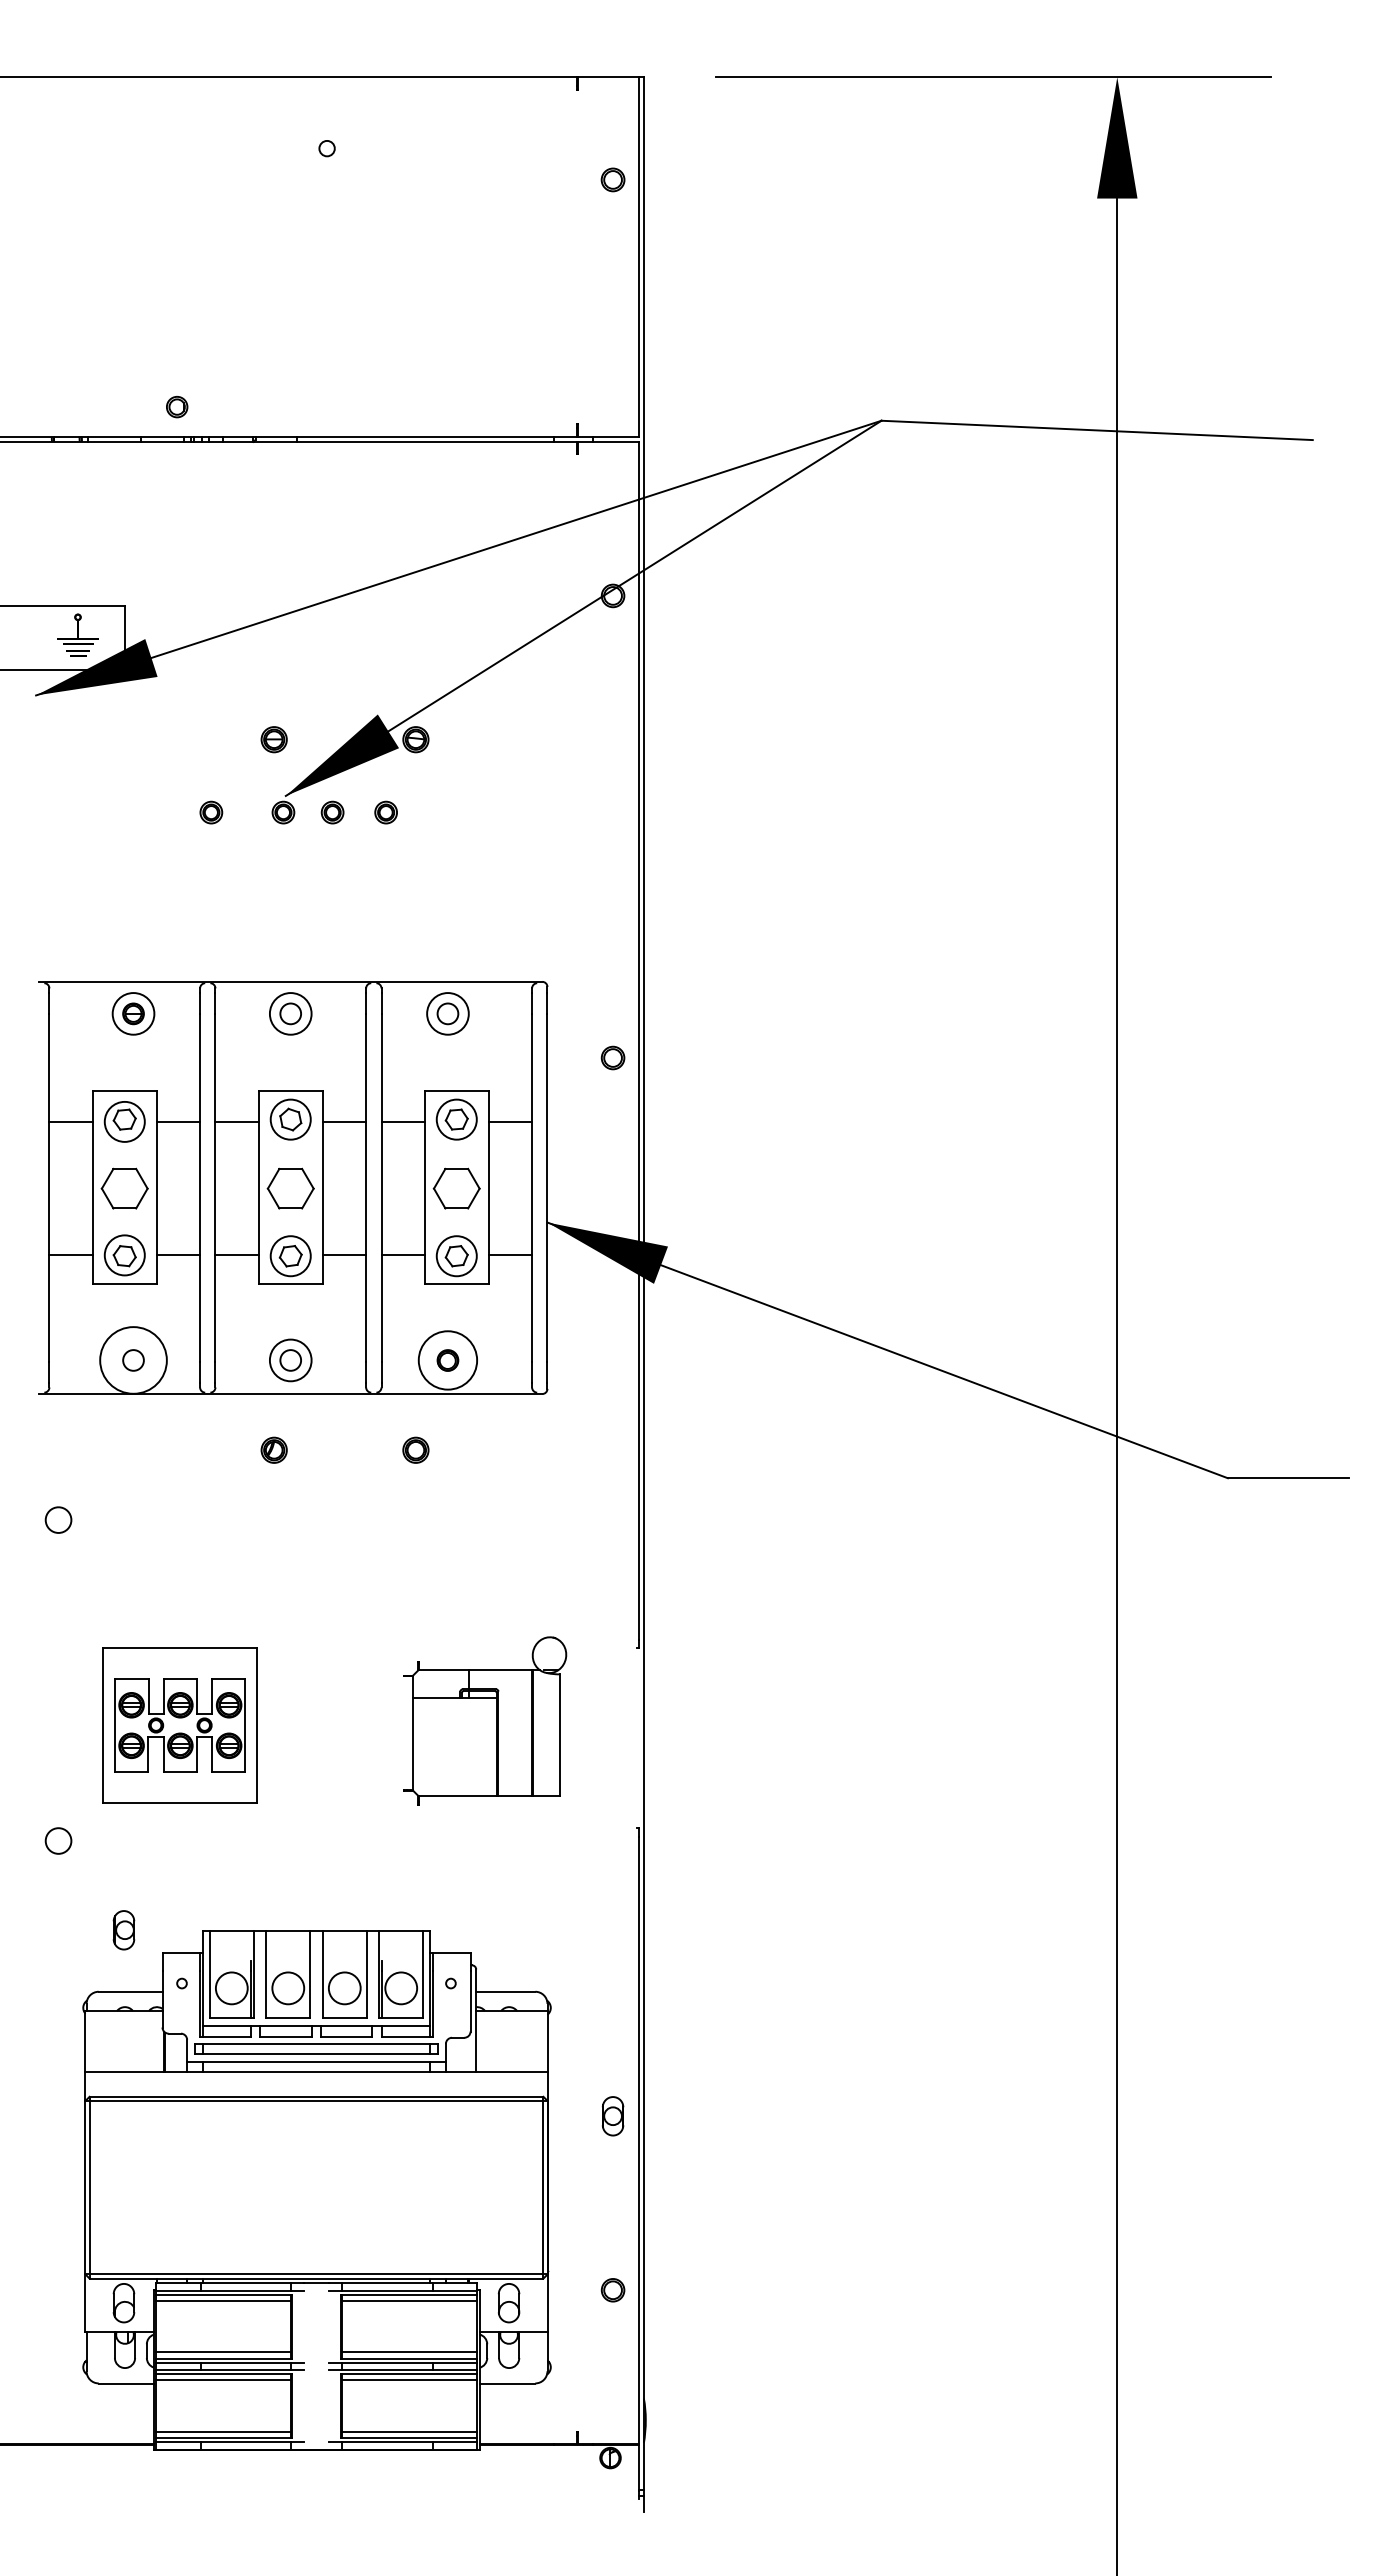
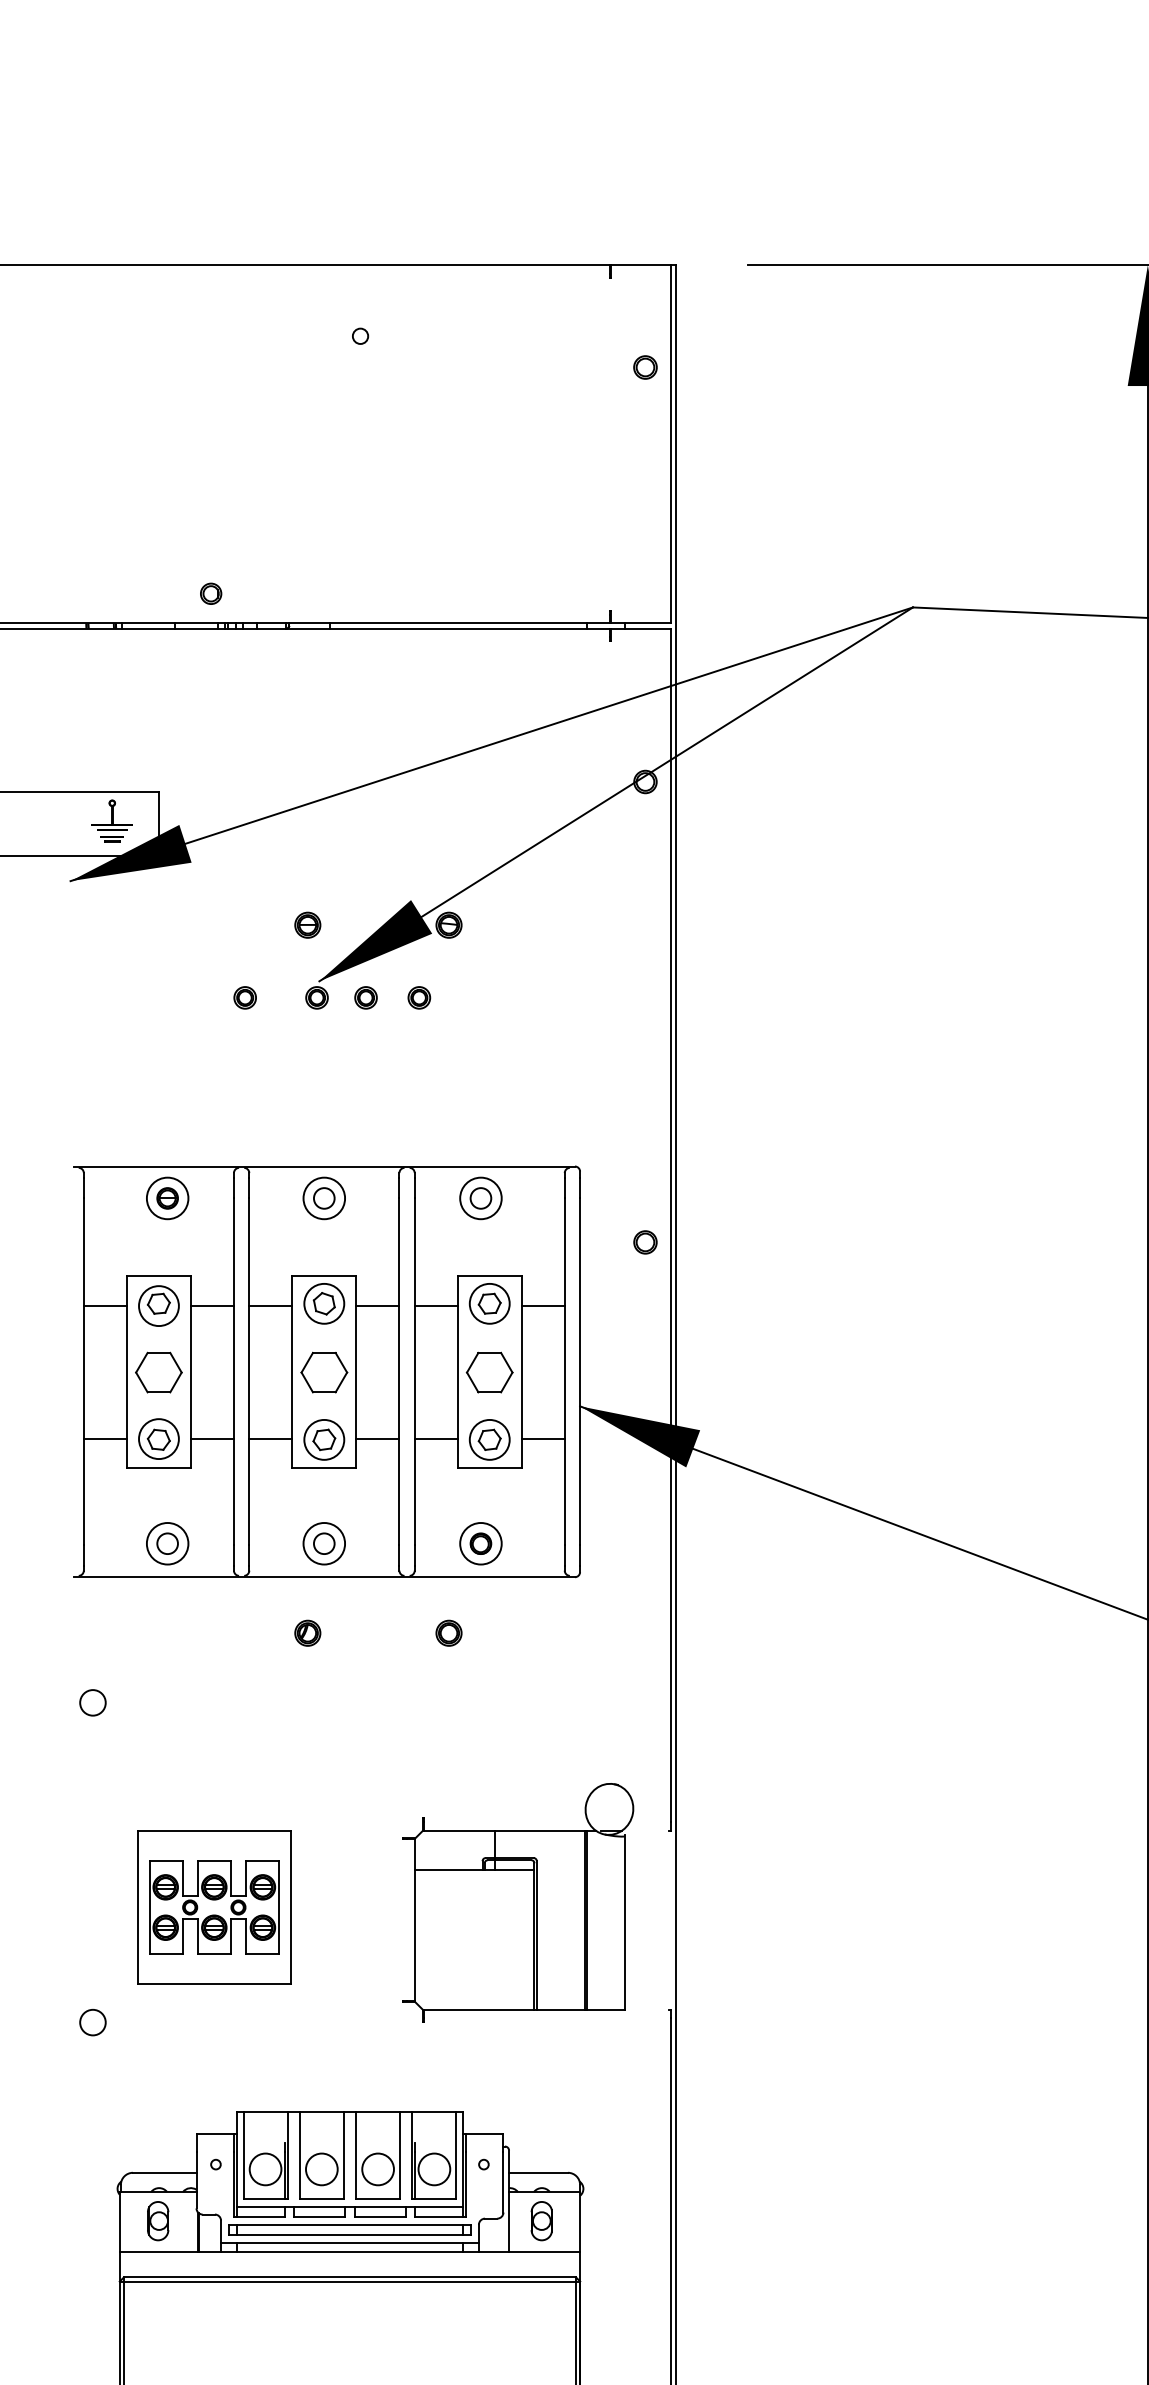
circle: (133, 1360) -> (167, 1543), size x0.62
circle: (447, 1360) -> (480, 1543), size x0.71
part: (485, 1720) -> (518, 1902), size x1.43
part: (123, 1930) -> (157, 2221), moved
part: (612, 2116) -> (541, 2221), moved

